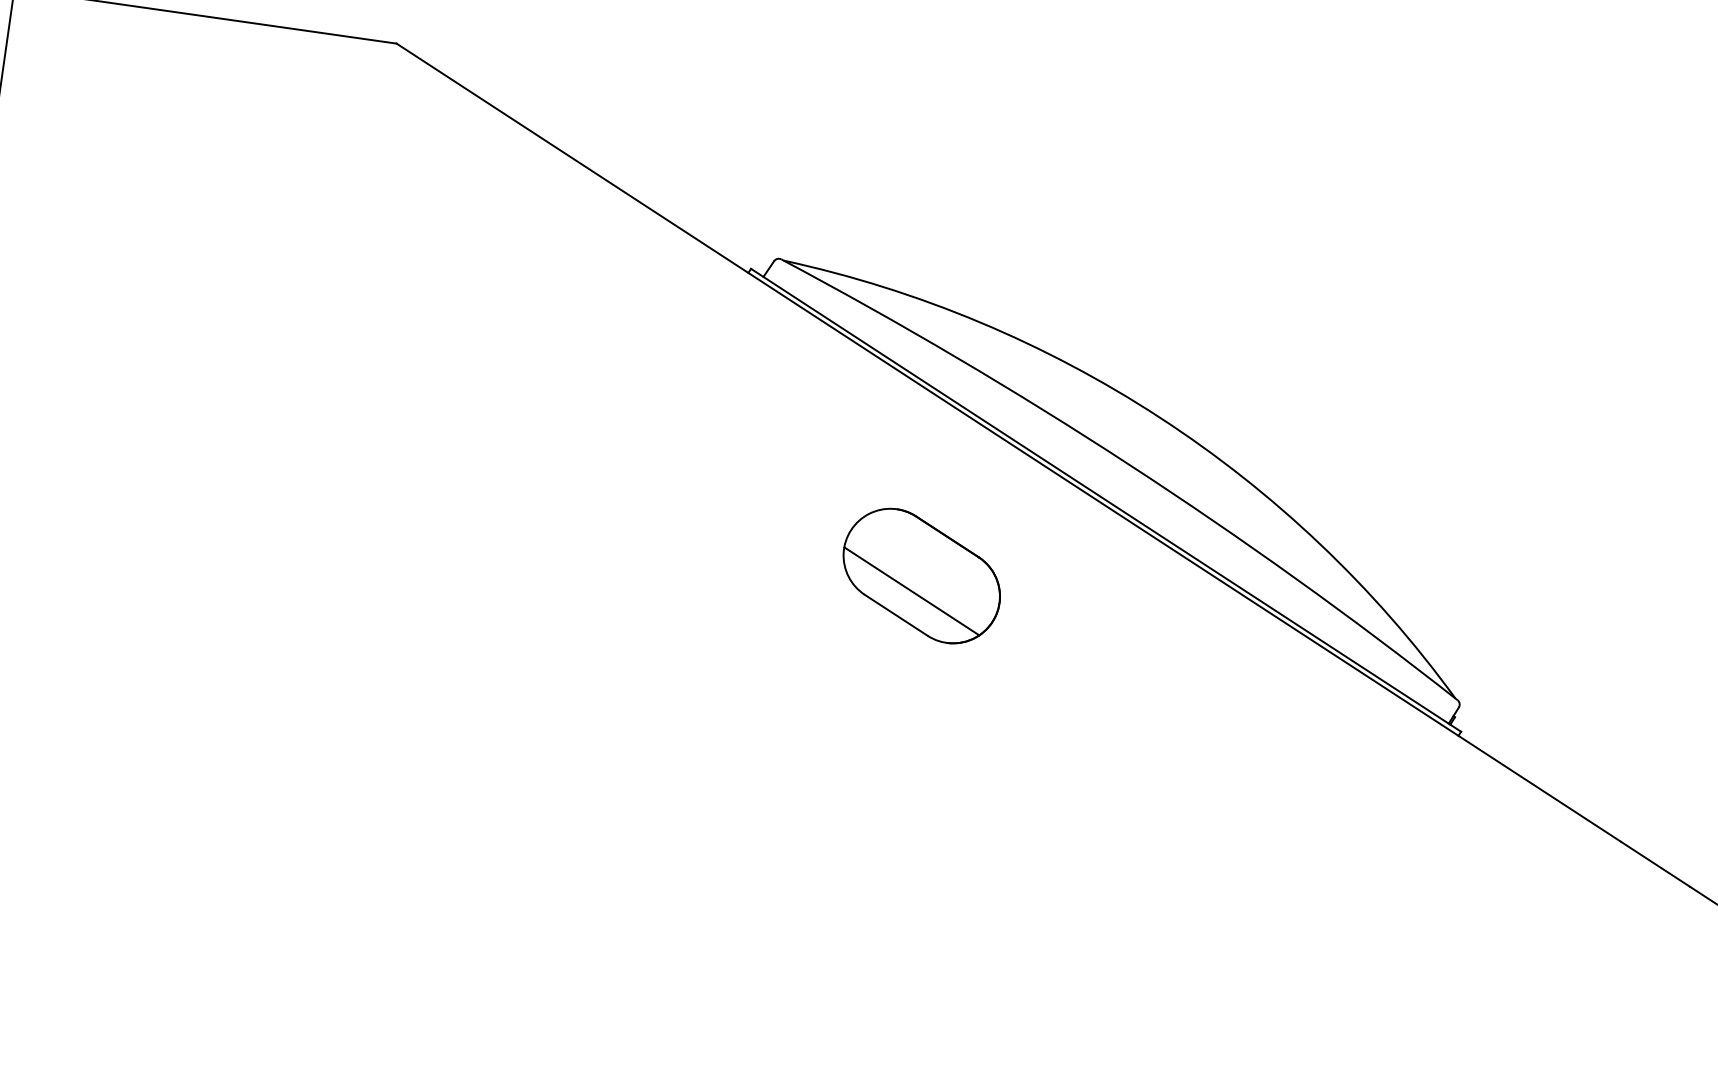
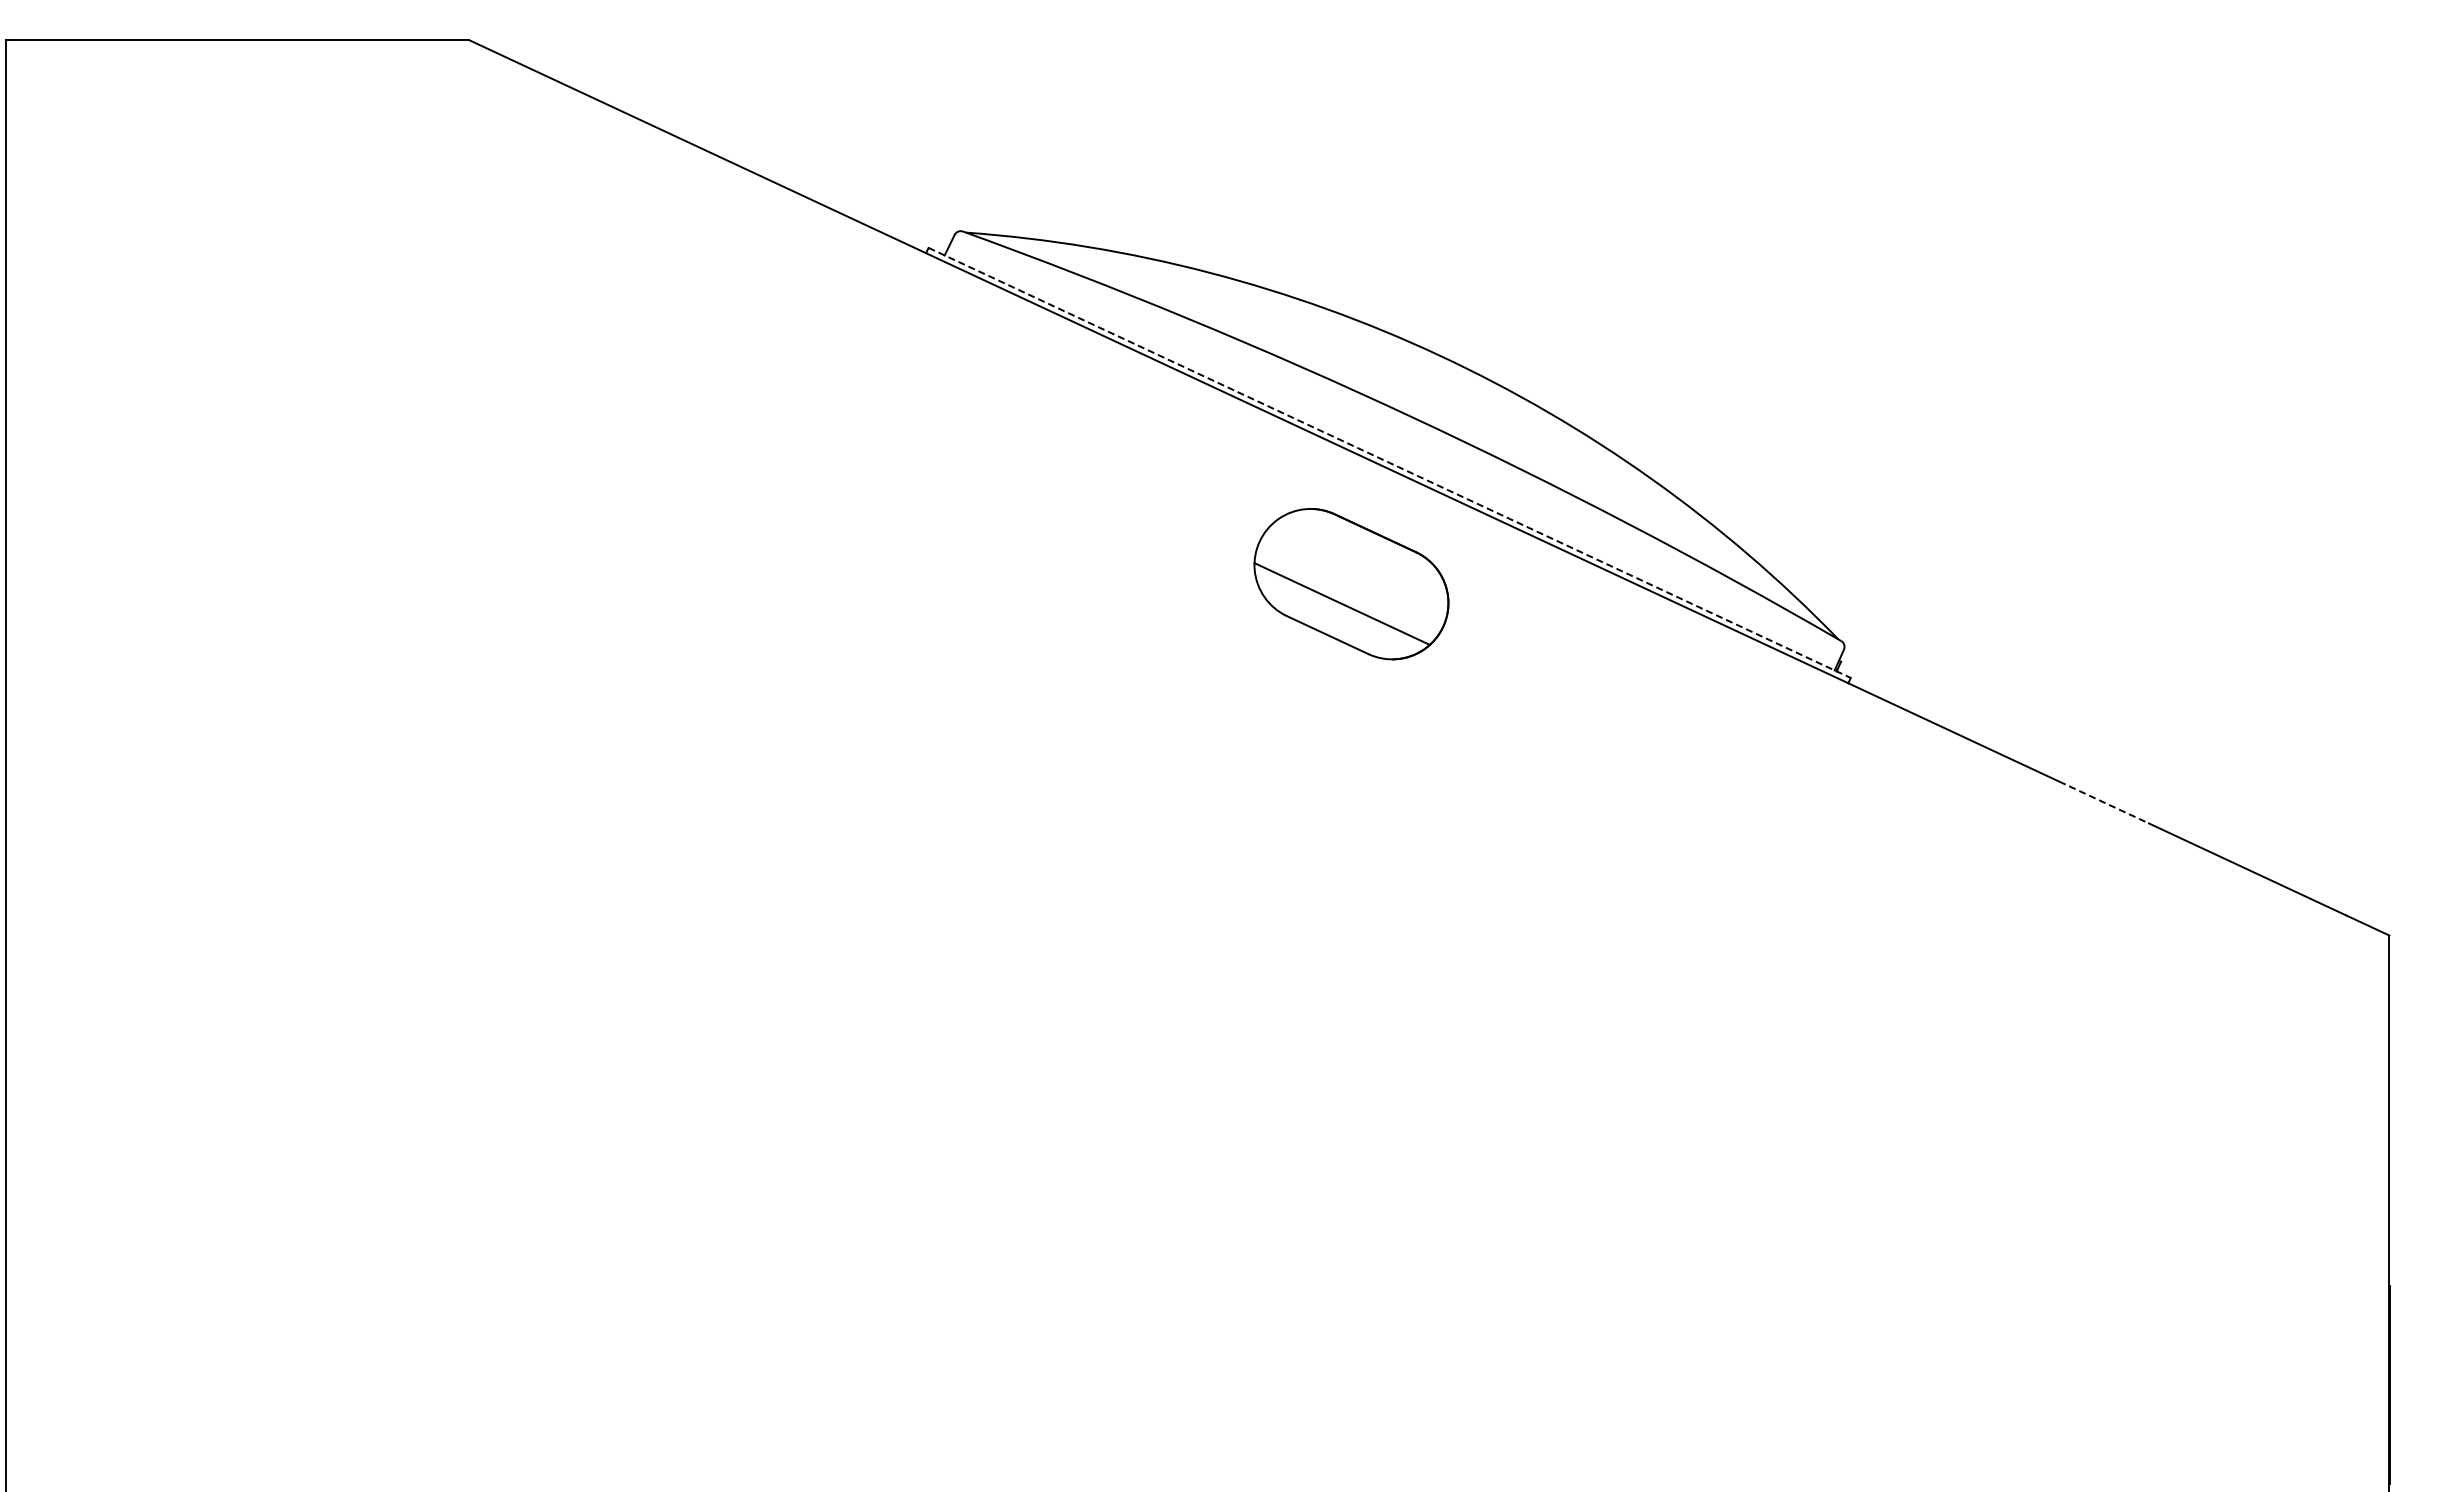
line: (1105, 499) -> (1389, 462), solid -> dashed
part: (921, 576) -> (1351, 584), moved
line: (1655, 864) -> (2104, 802), solid -> dashed

